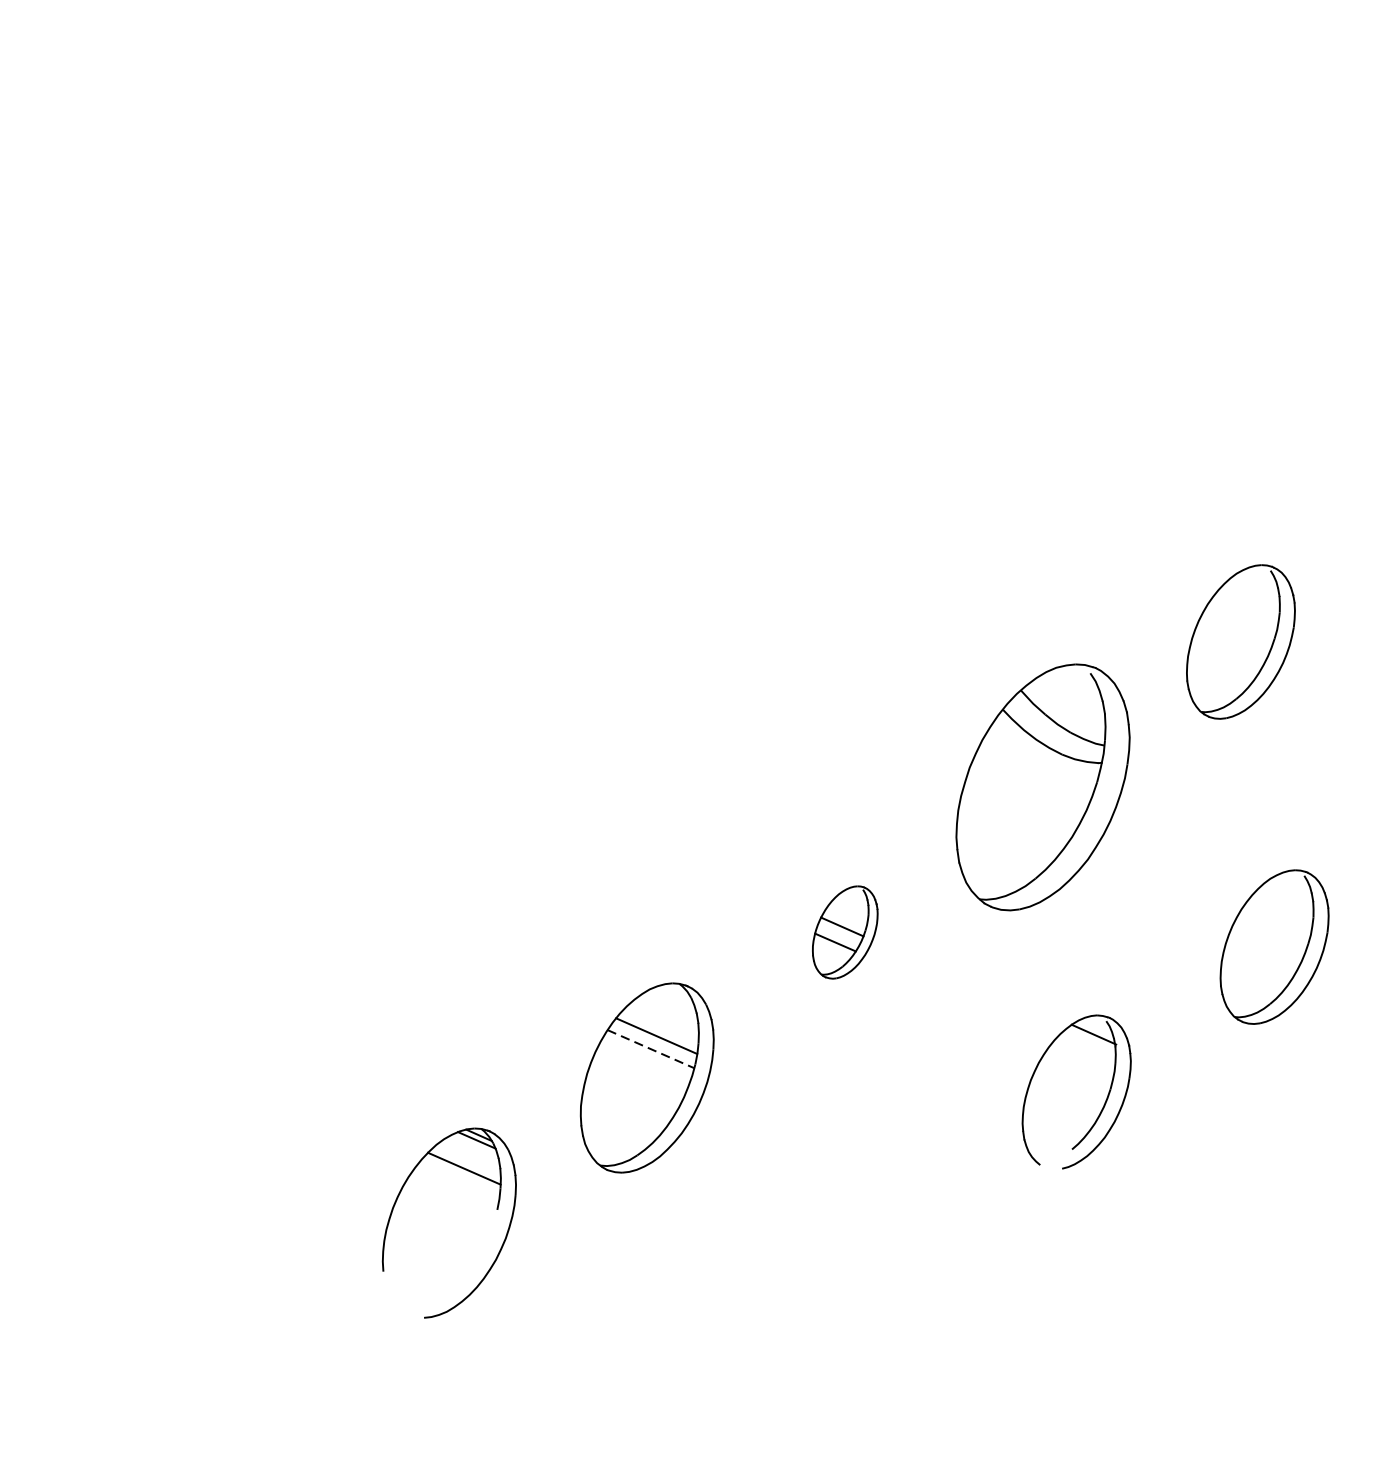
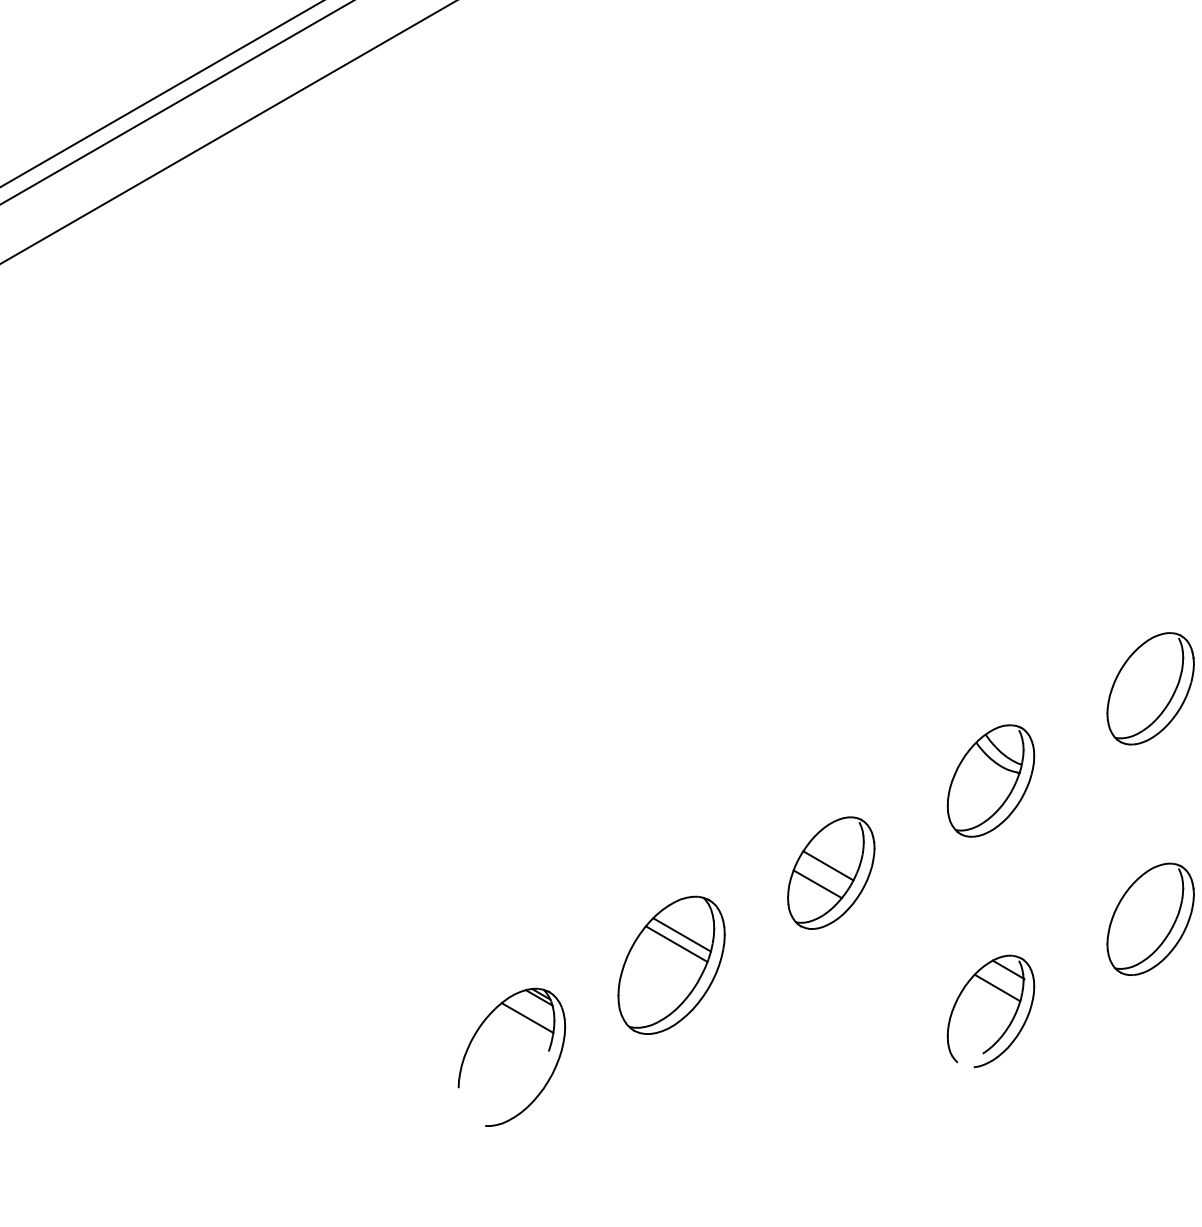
part: (1042, 786) -> (990, 780), size x0.62
part: (845, 931) -> (831, 872), size x1.67
line: (650, 1049) -> (676, 944), dashed -> solid
line: (1081, 1059) -> (997, 987), added

